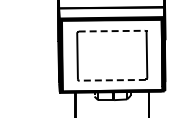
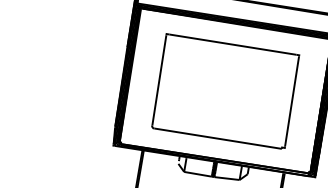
line: (112, 31) -> (233, 45), dashed -> solid
line: (112, 80) -> (217, 139), dashed -> solid

